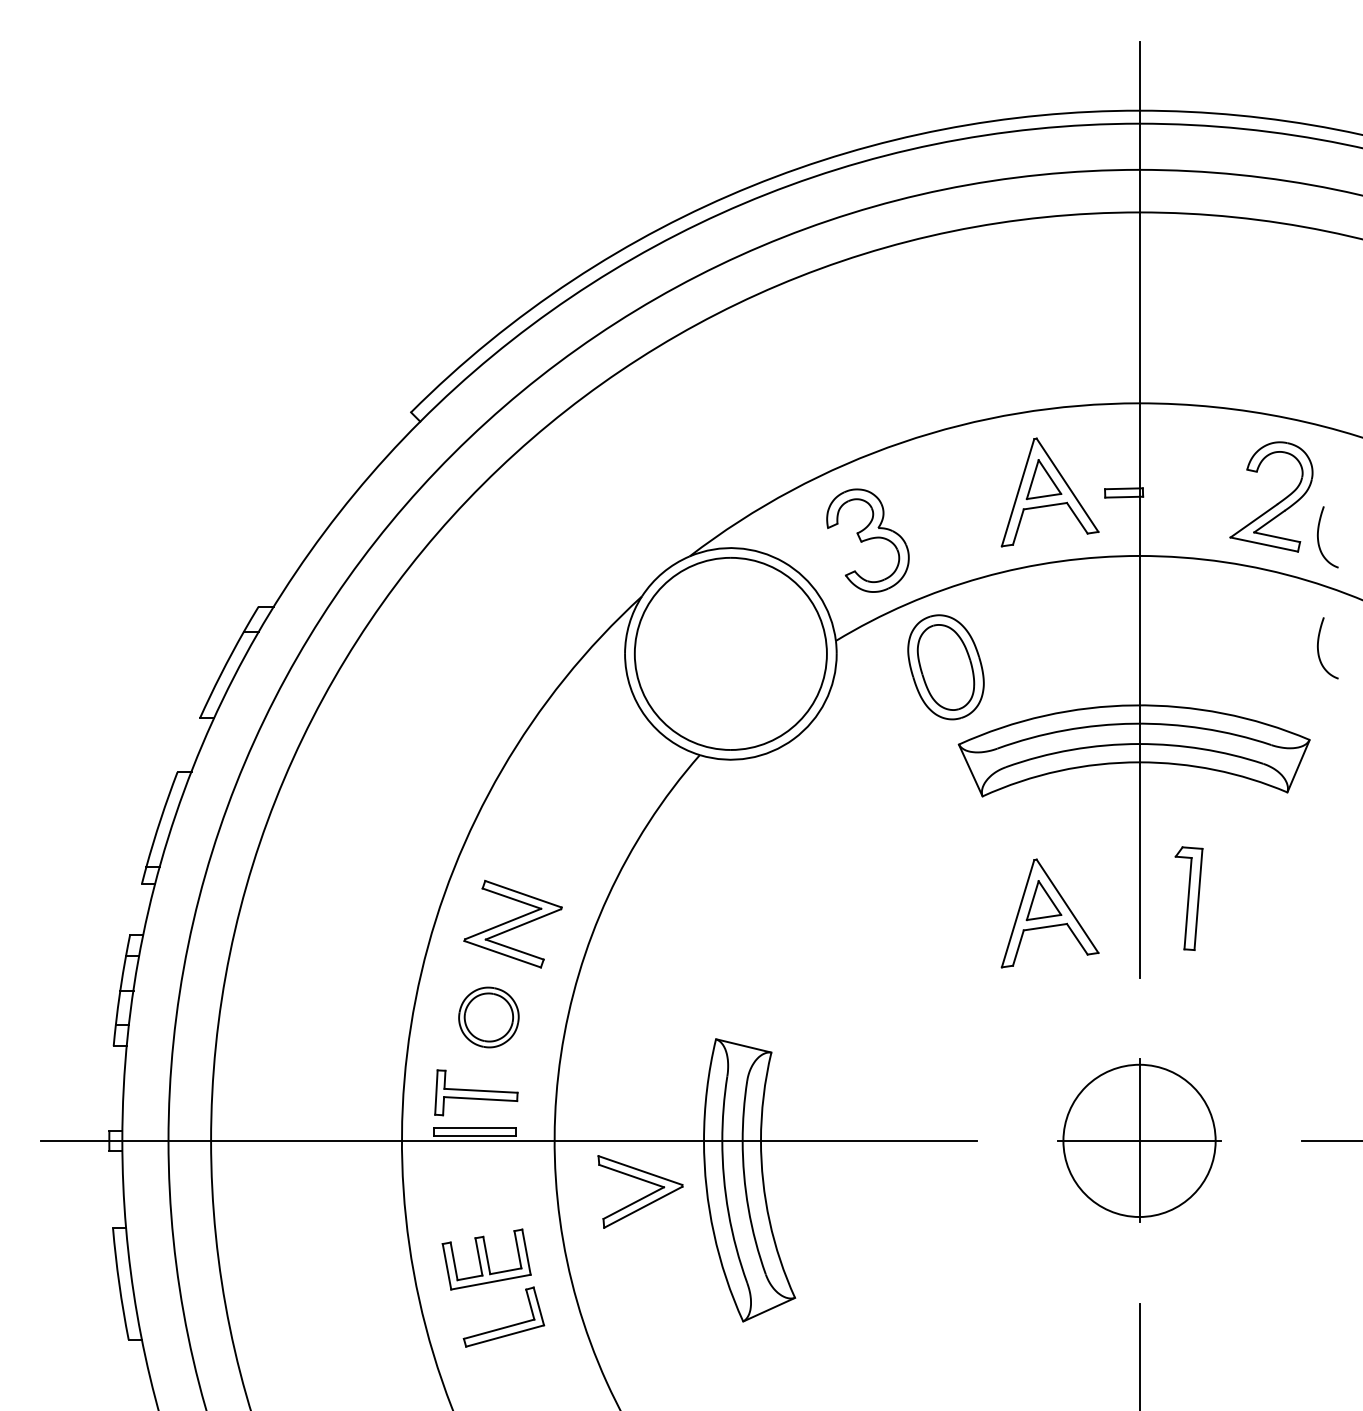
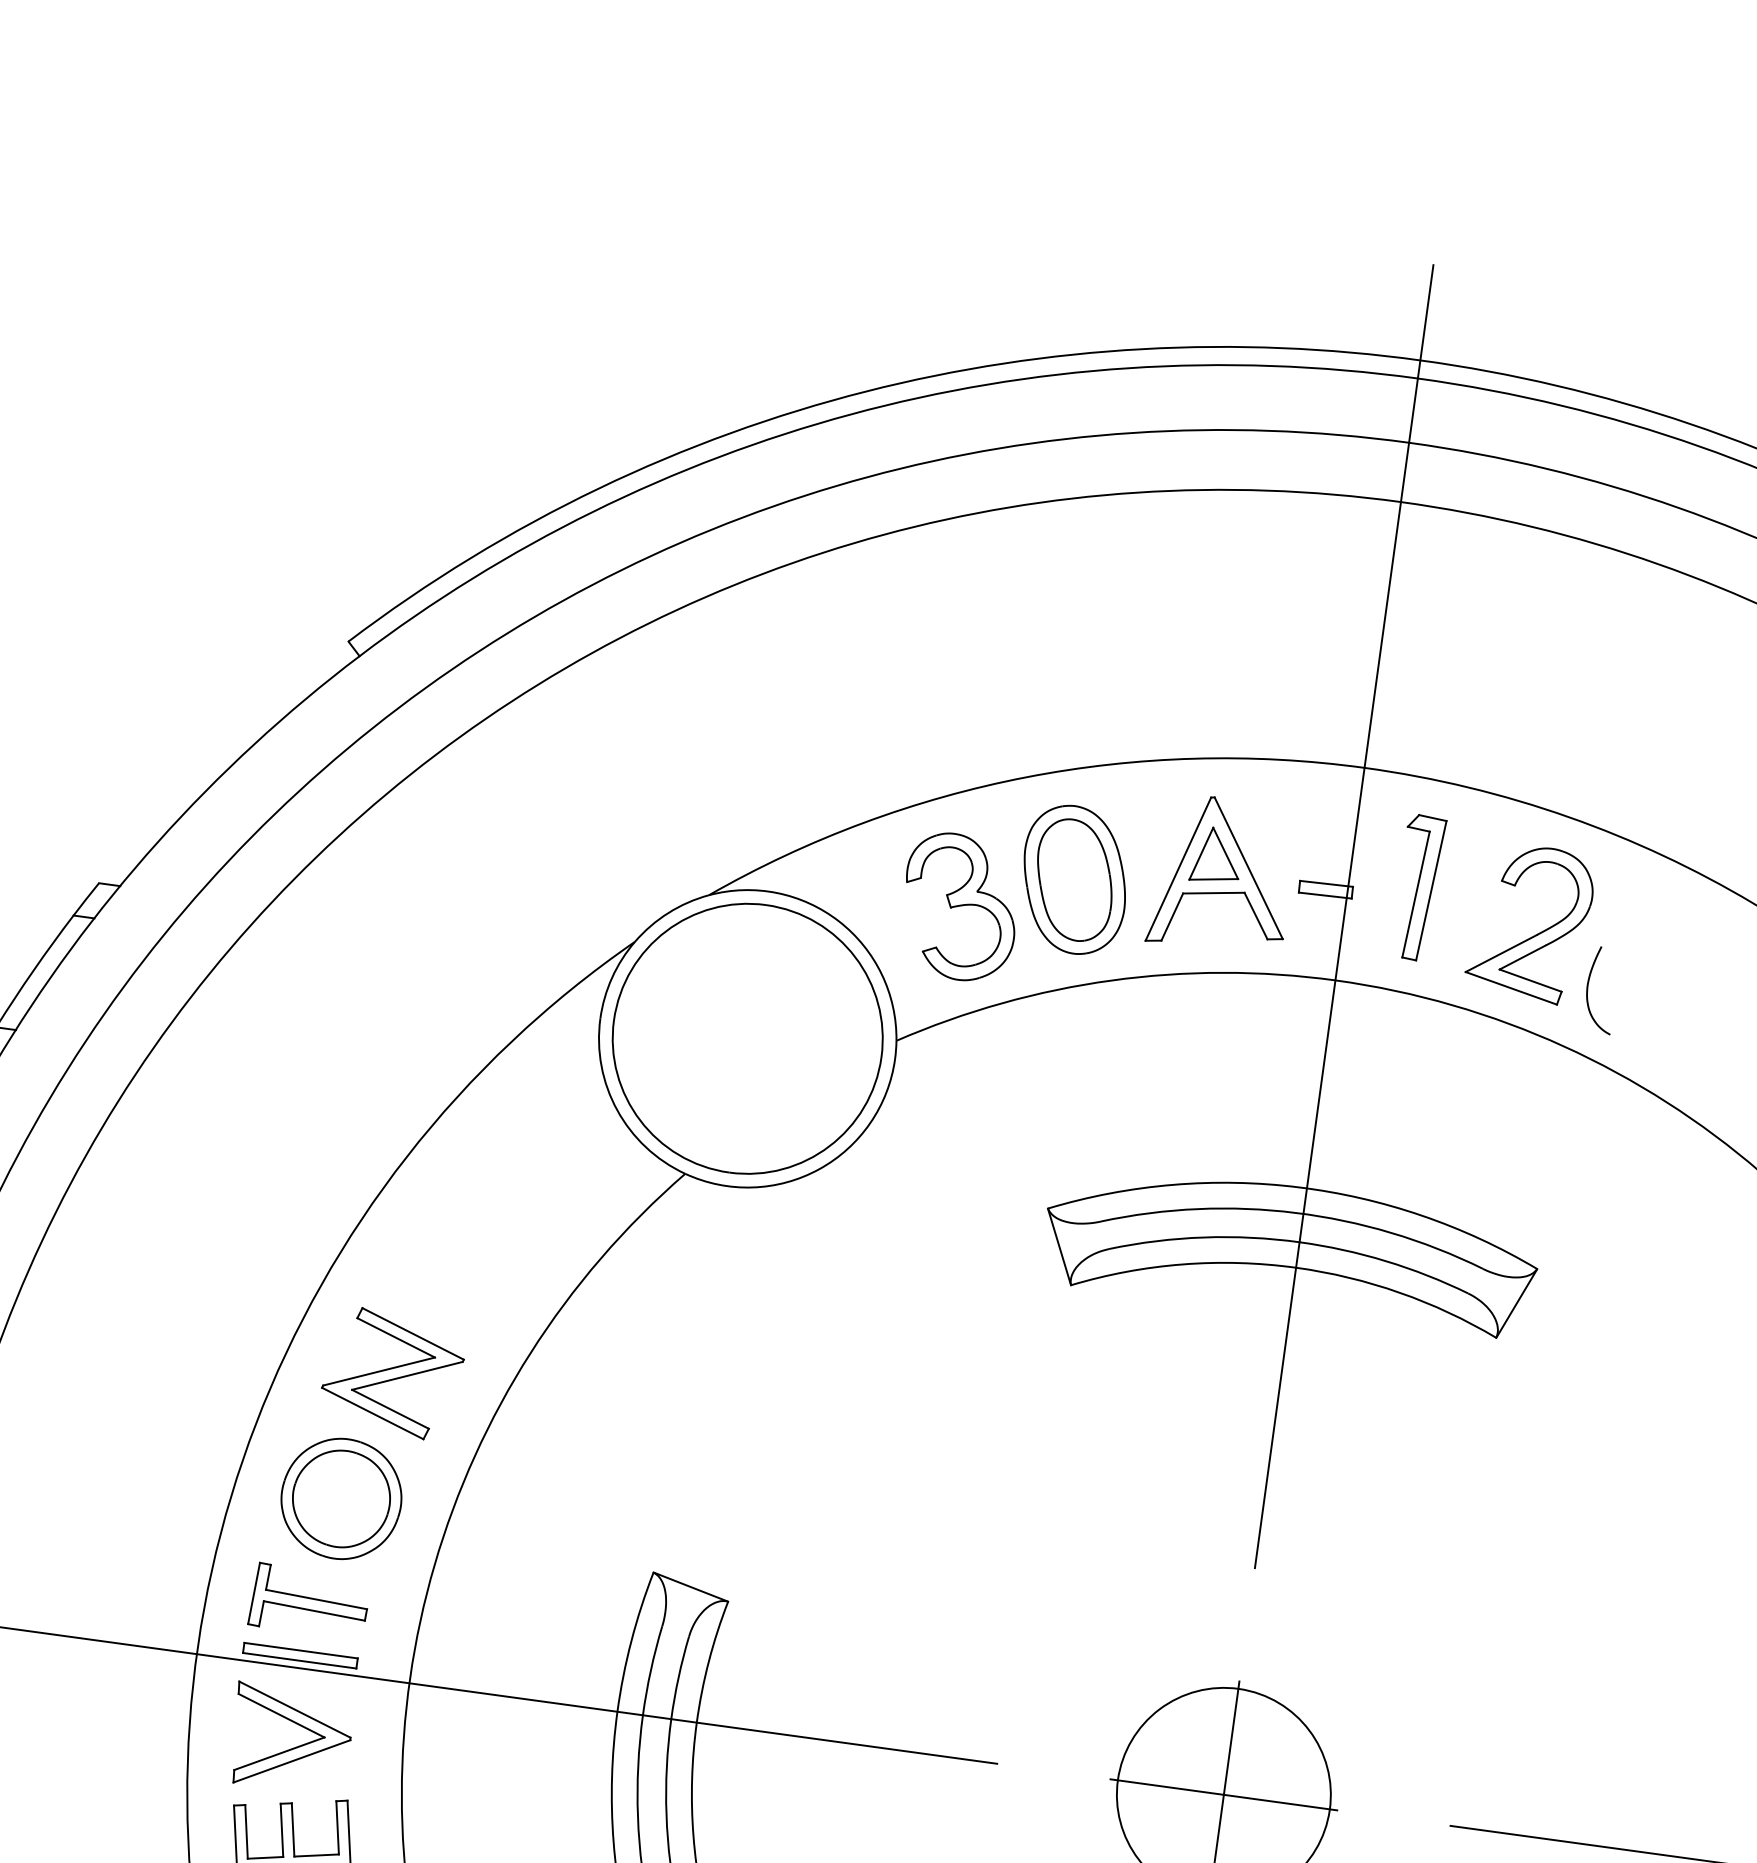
curve: (1319, 651) -> (1567, 1147), removed
part: (945, 667) -> (1073, 880), moved
part: (1188, 898) -> (1417, 887), moved
part: (1049, 913) -> (1141, 1461), removed
part: (488, 1017) -> (340, 1498), size x1.43
part: (642, 1197) -> (292, 1747), moved

